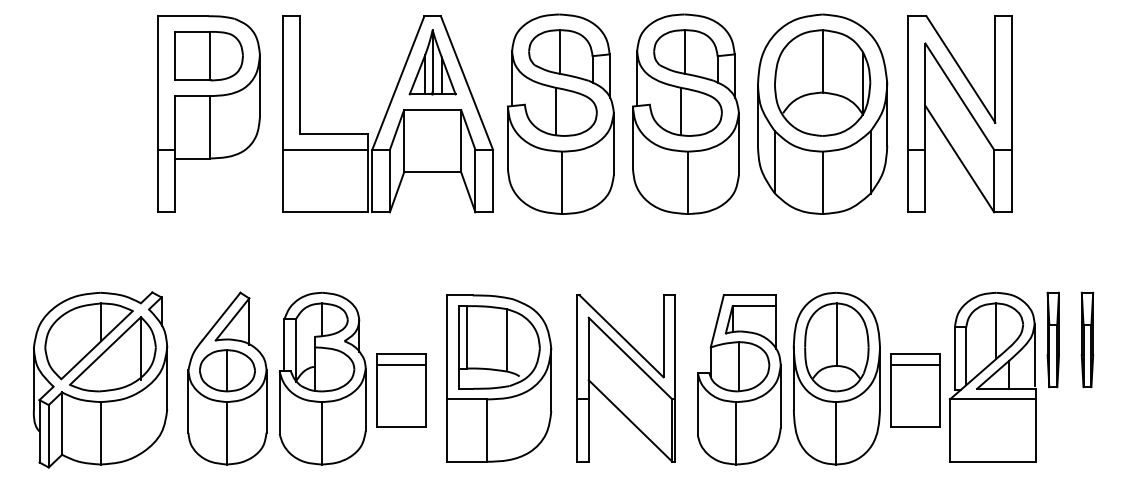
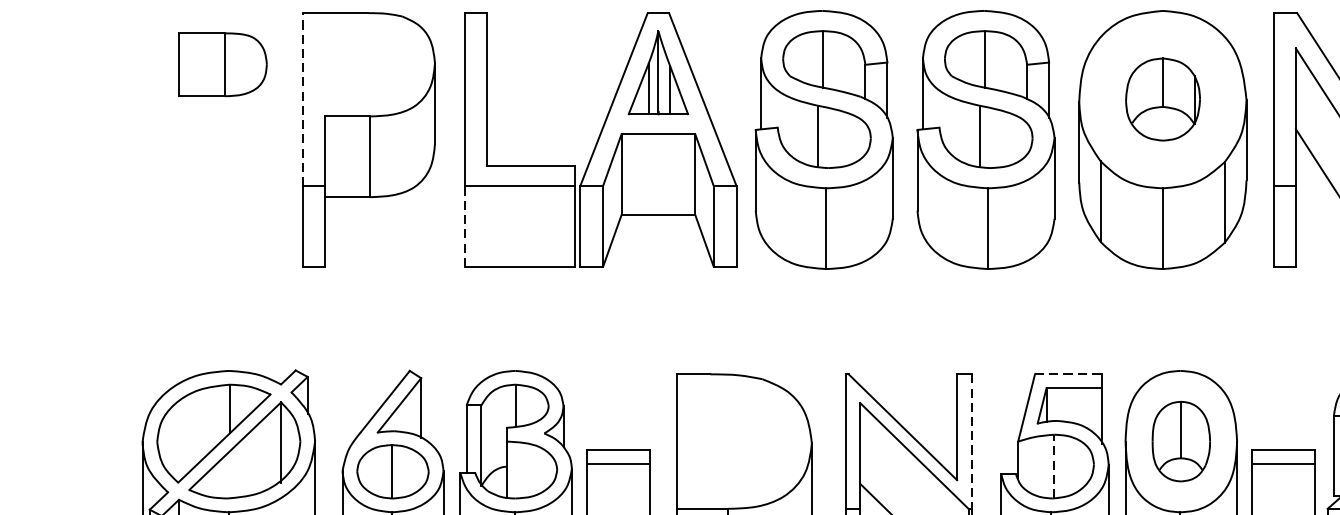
part: (208, 56) -> (222, 65), moved
part: (822, 82) -> (1162, 98), size x0.6
line: (158, 83) -> (303, 100), solid -> dashed
line: (283, 180) -> (465, 225), solid -> dashed
line: (750, 295) -> (1069, 374), solid -> dashed
part: (499, 347) -> (744, 441), removed
line: (674, 347) -> (971, 441), solid -> dashed
part: (836, 347) -> (1180, 441), size x0.7
line: (738, 366) -> (1054, 466), solid -> dashed

